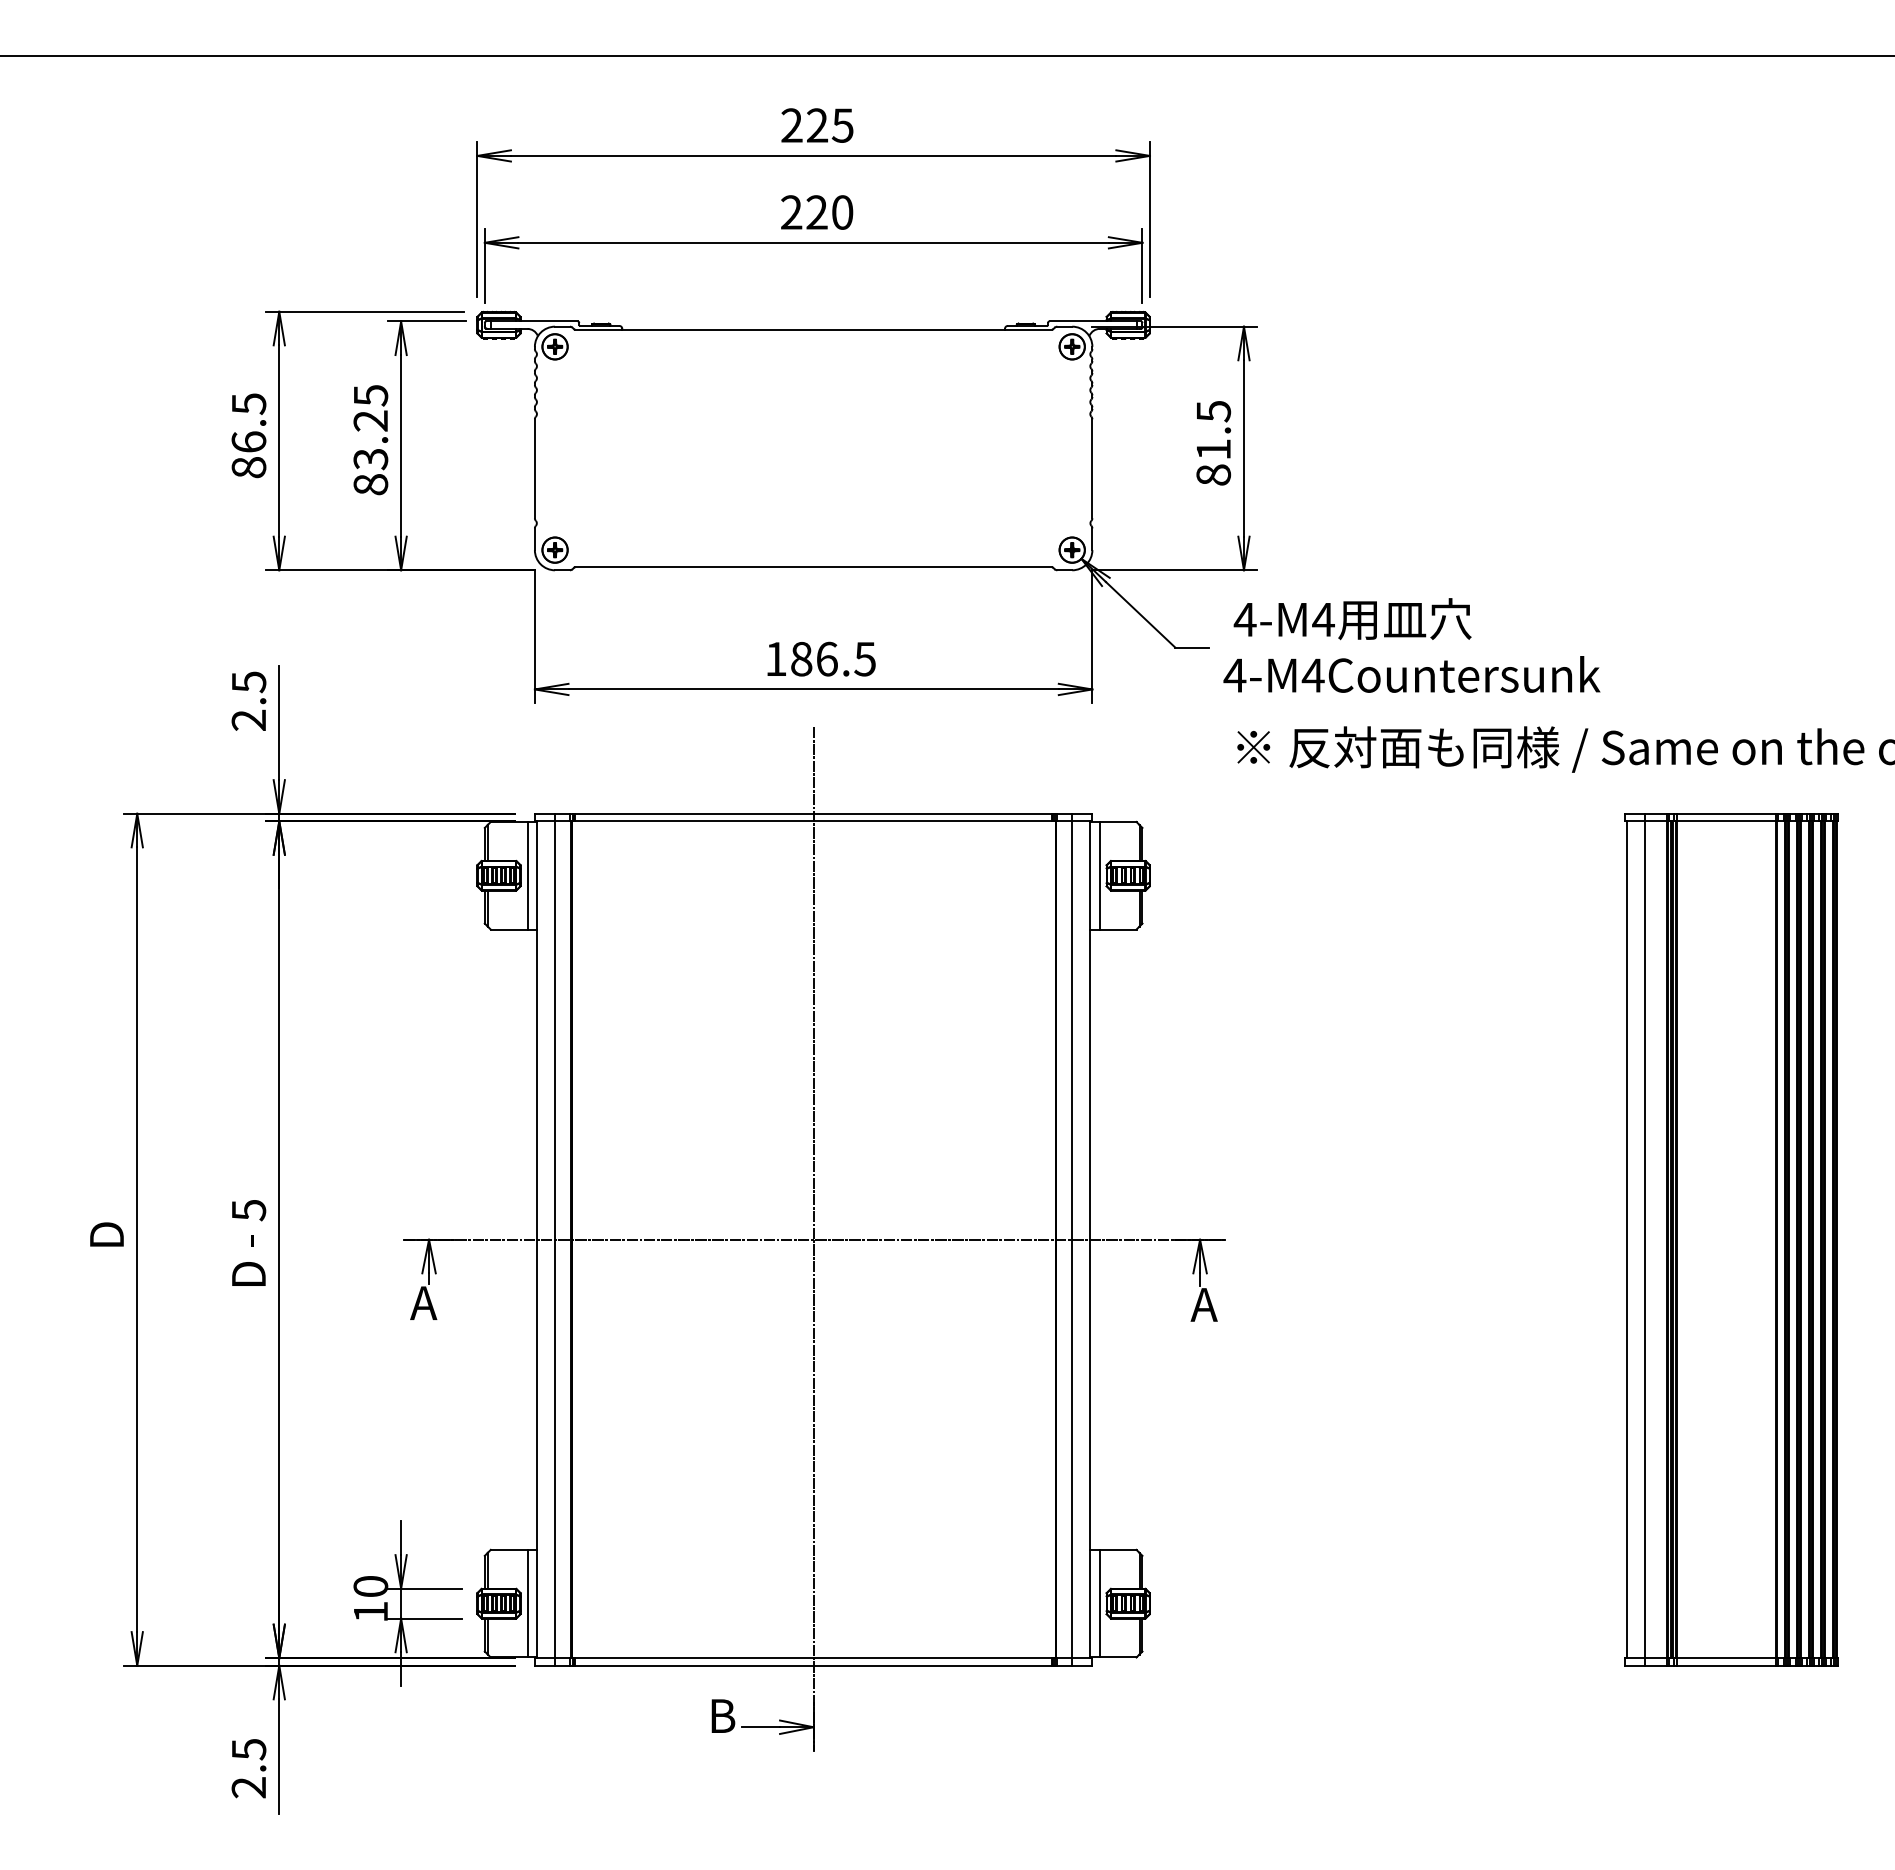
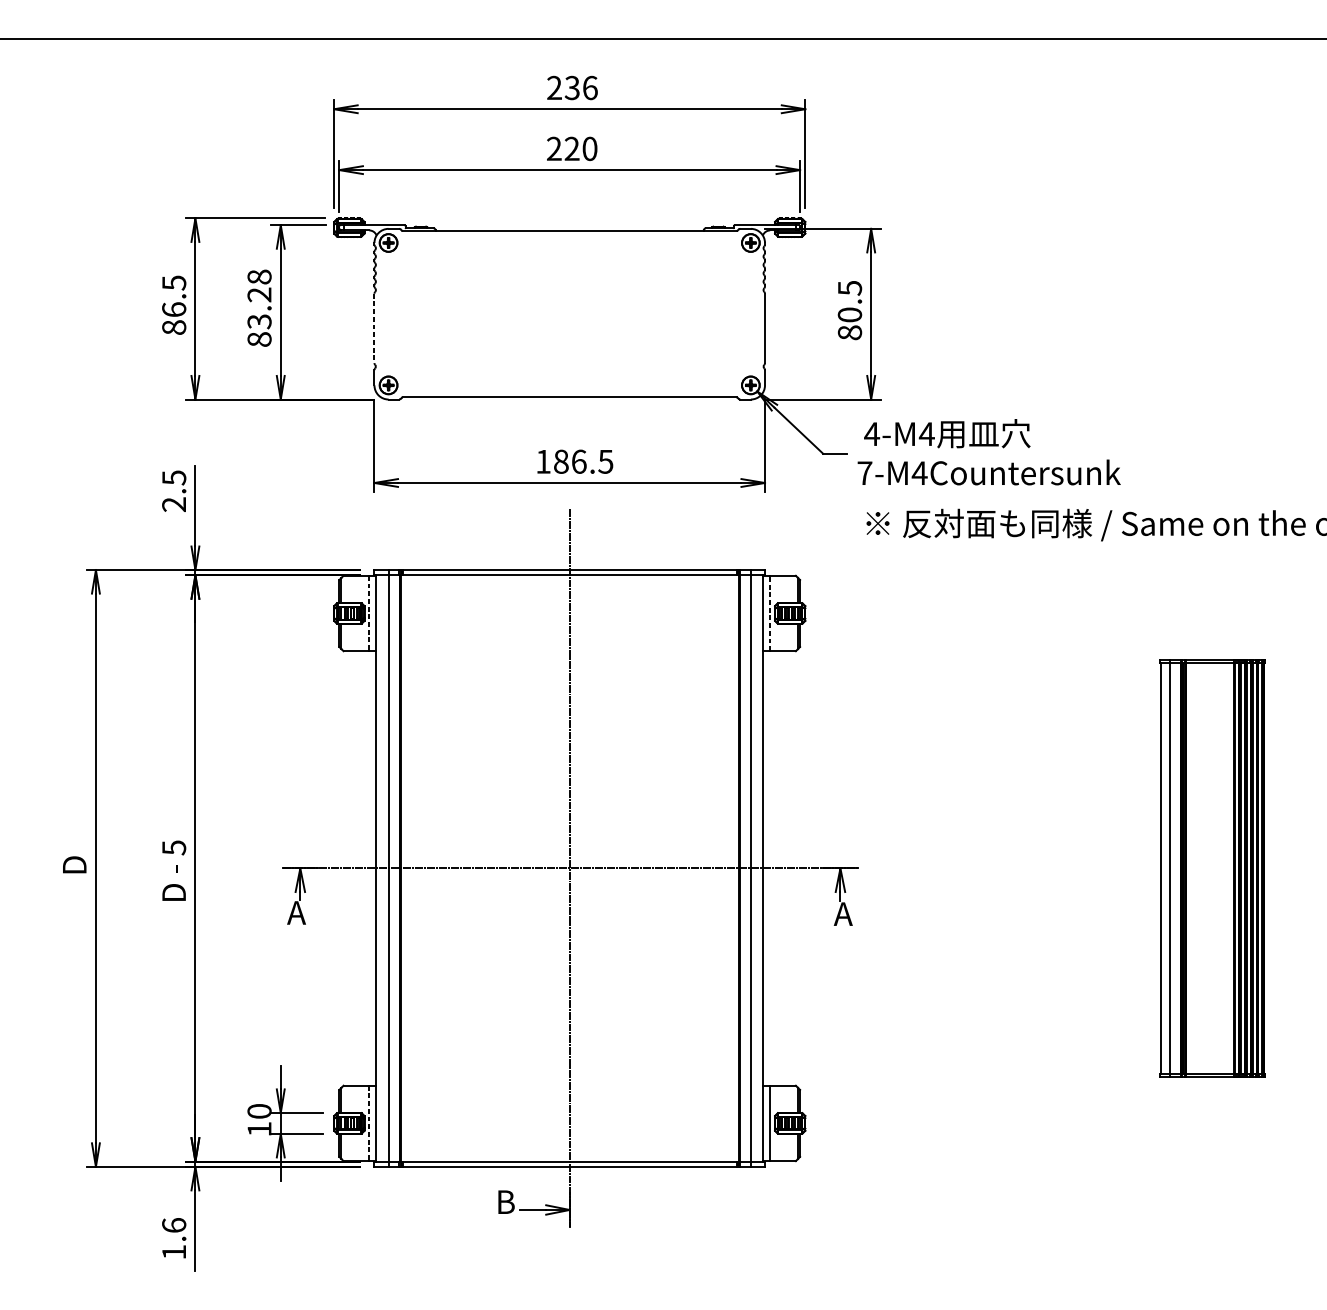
text: (829, 125) -> (580, 87), 225 -> 236
text: (370, 395) -> (259, 277), 83.25 -> 83.28
text: (1213, 449) -> (849, 314), 81.5 -> 80.5
line: (534, 469) -> (374, 328), solid -> dashed
text: (1234, 675) -> (864, 473), 4-M4Countersunk -> 7-M4Countersunk
line: (527, 875) -> (369, 613), solid -> dashed
line: (1099, 875) -> (769, 613), solid -> dashed
part: (1731, 1239) -> (1212, 868), size x0.7
line: (527, 1603) -> (369, 1123), solid -> dashed
text: (248, 1768) -> (173, 1238), 2.5 -> 1.6

